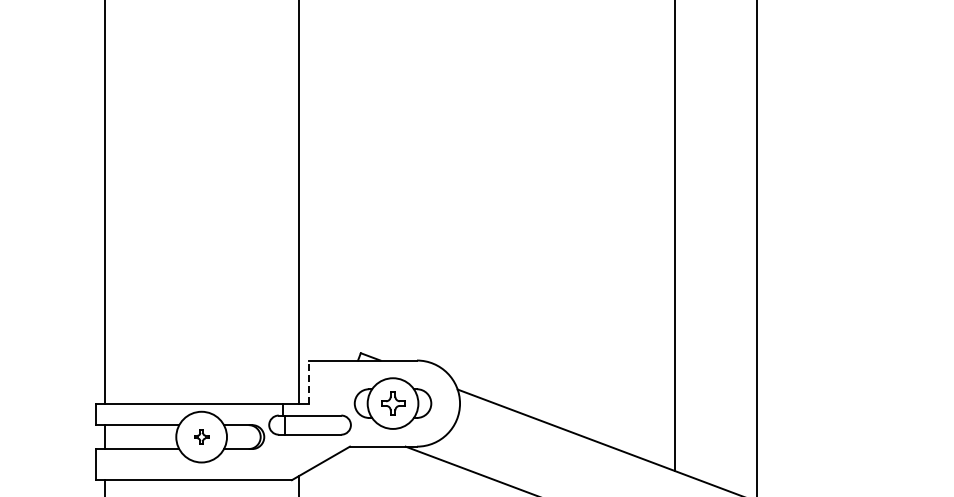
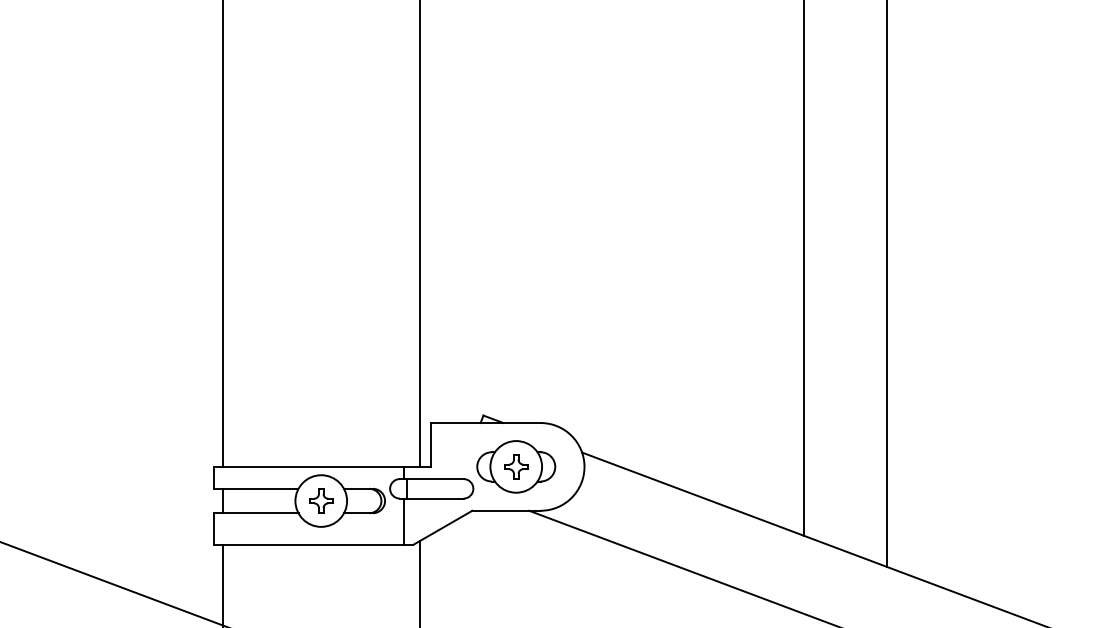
line: (308, 381) -> (430, 444), dashed -> solid
part: (201, 436) -> (321, 500), size x1.67
line: (283, 457) -> (404, 521), added

